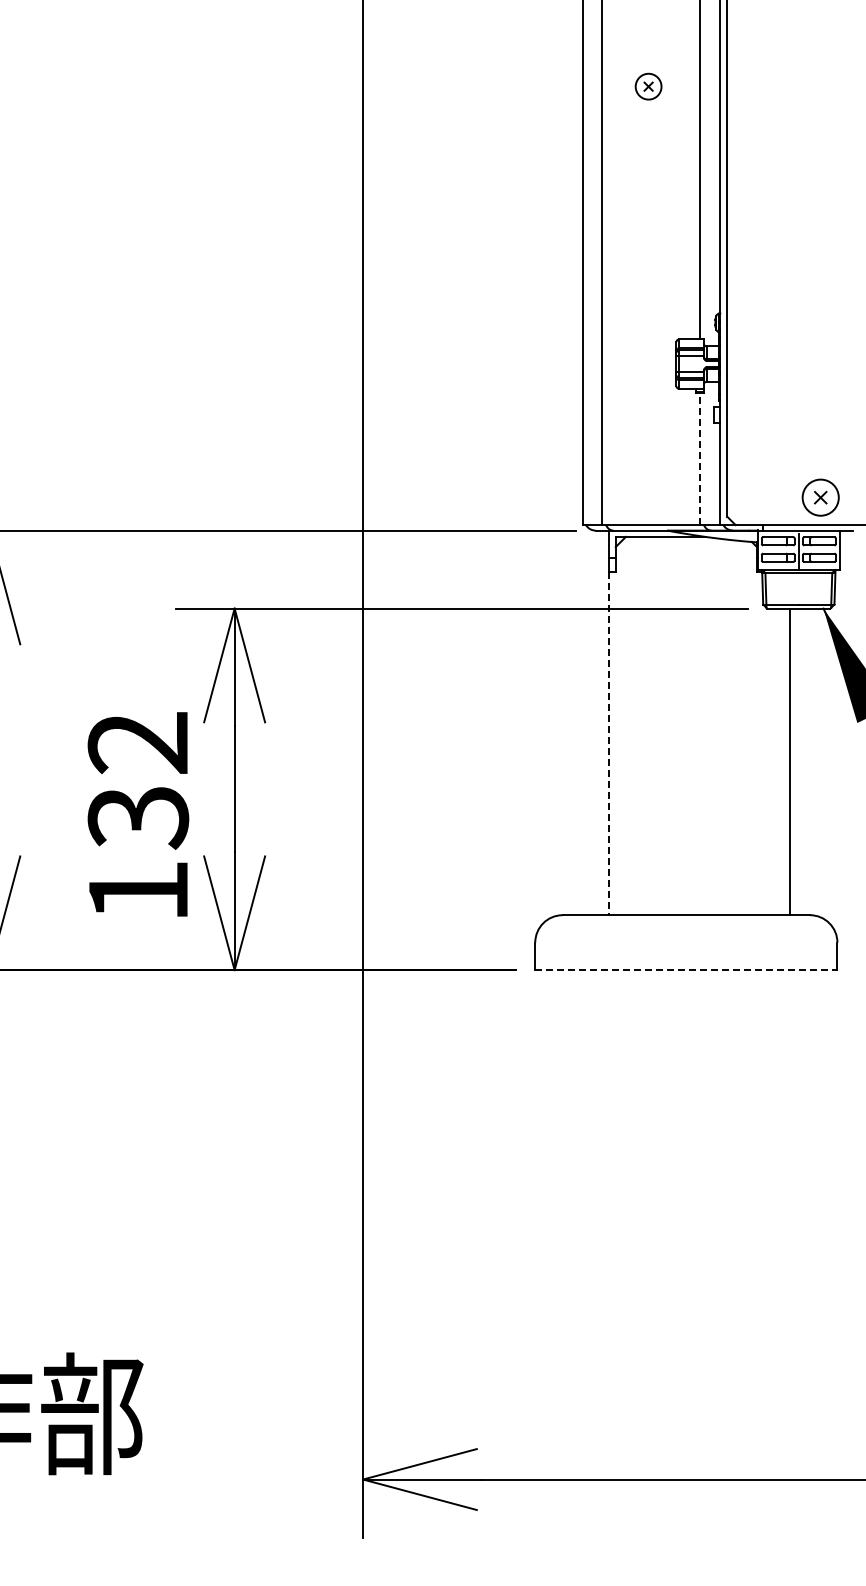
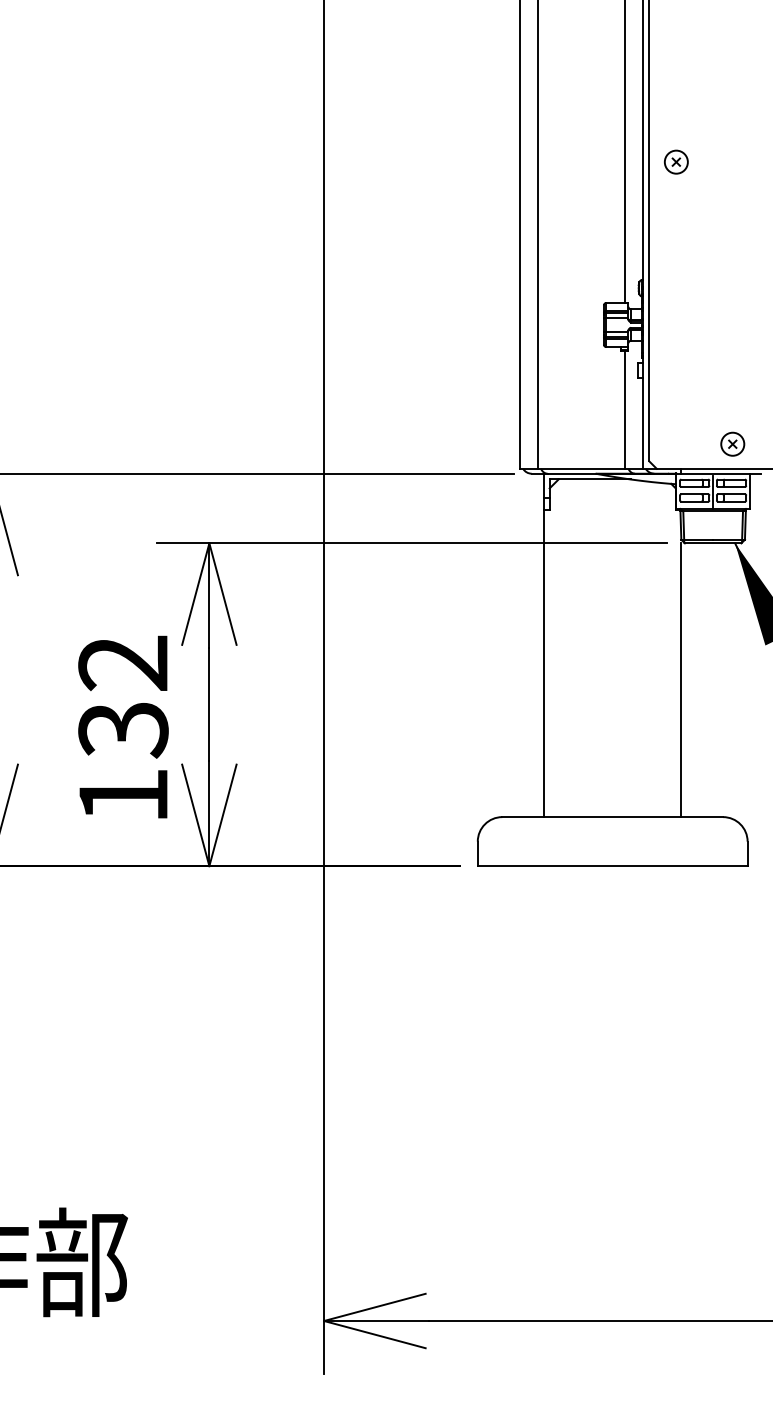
part: (648, 86) -> (676, 161), moved
line: (700, 458) -> (625, 409), dashed -> solid
part: (820, 497) -> (732, 444), size x0.71
line: (609, 743) -> (544, 663), dashed -> solid
line: (790, 761) -> (681, 679), moved
line: (686, 970) -> (612, 866), dashed -> solid

